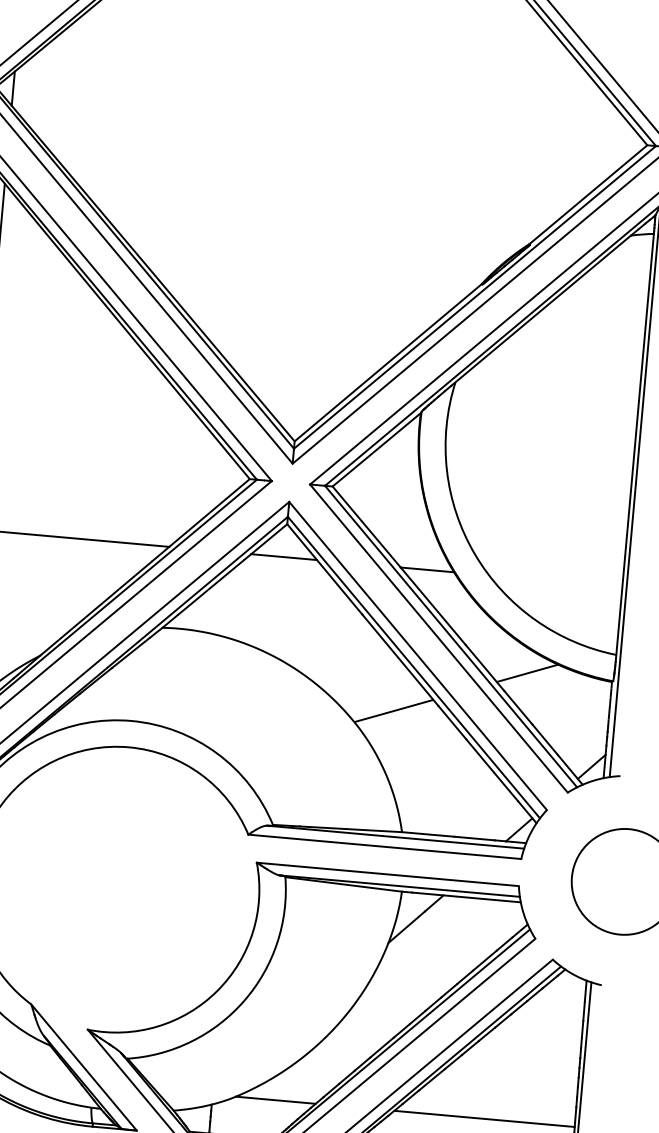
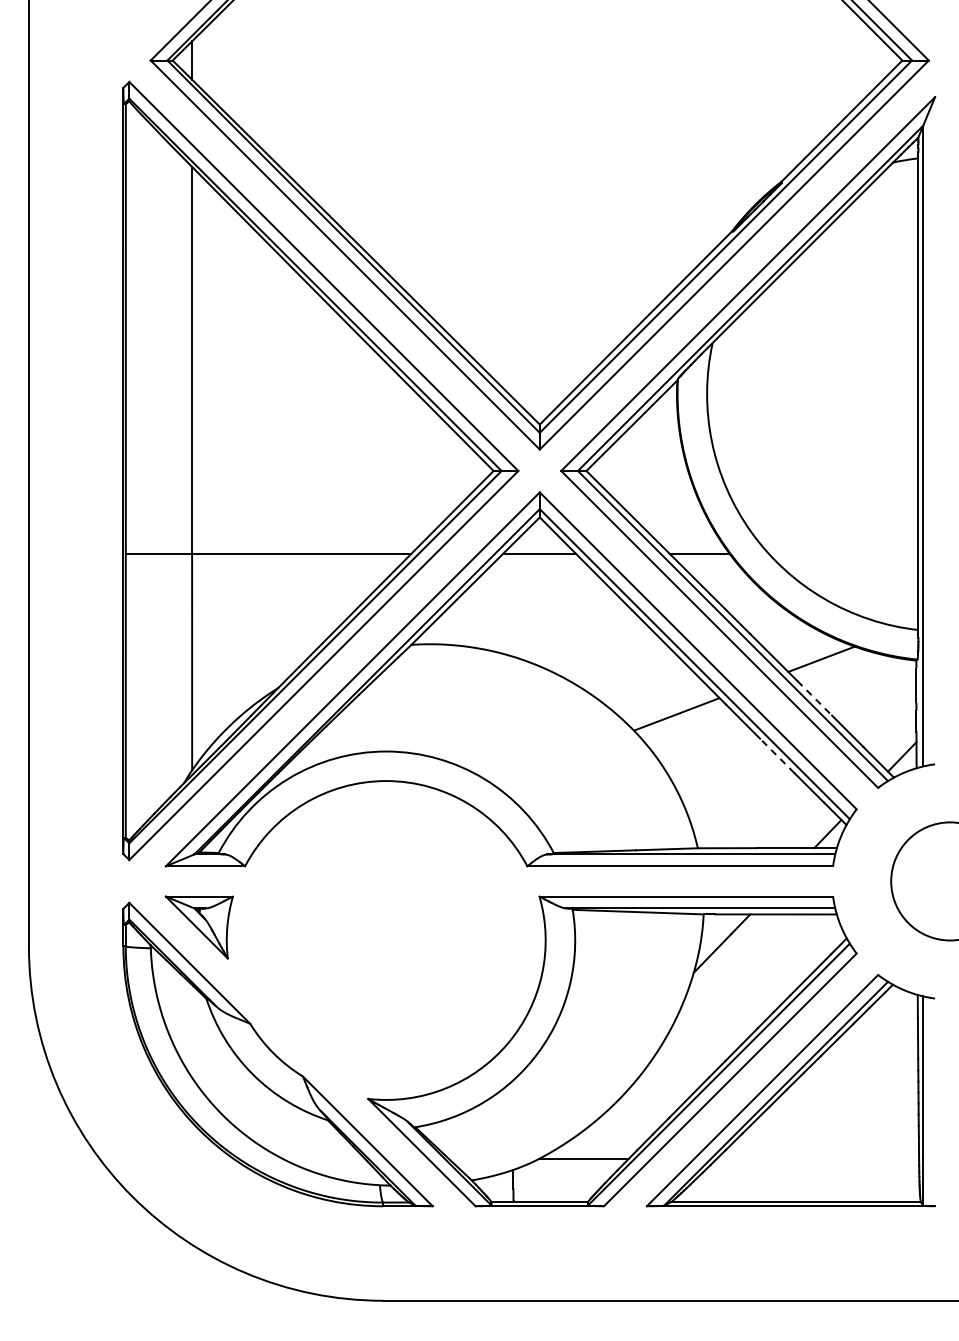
line: (518, 707) -> (815, 698), solid -> dashed
line: (479, 755) -> (776, 755), solid -> dashed
line: (484, 1118) -> (817, 1158), removed

